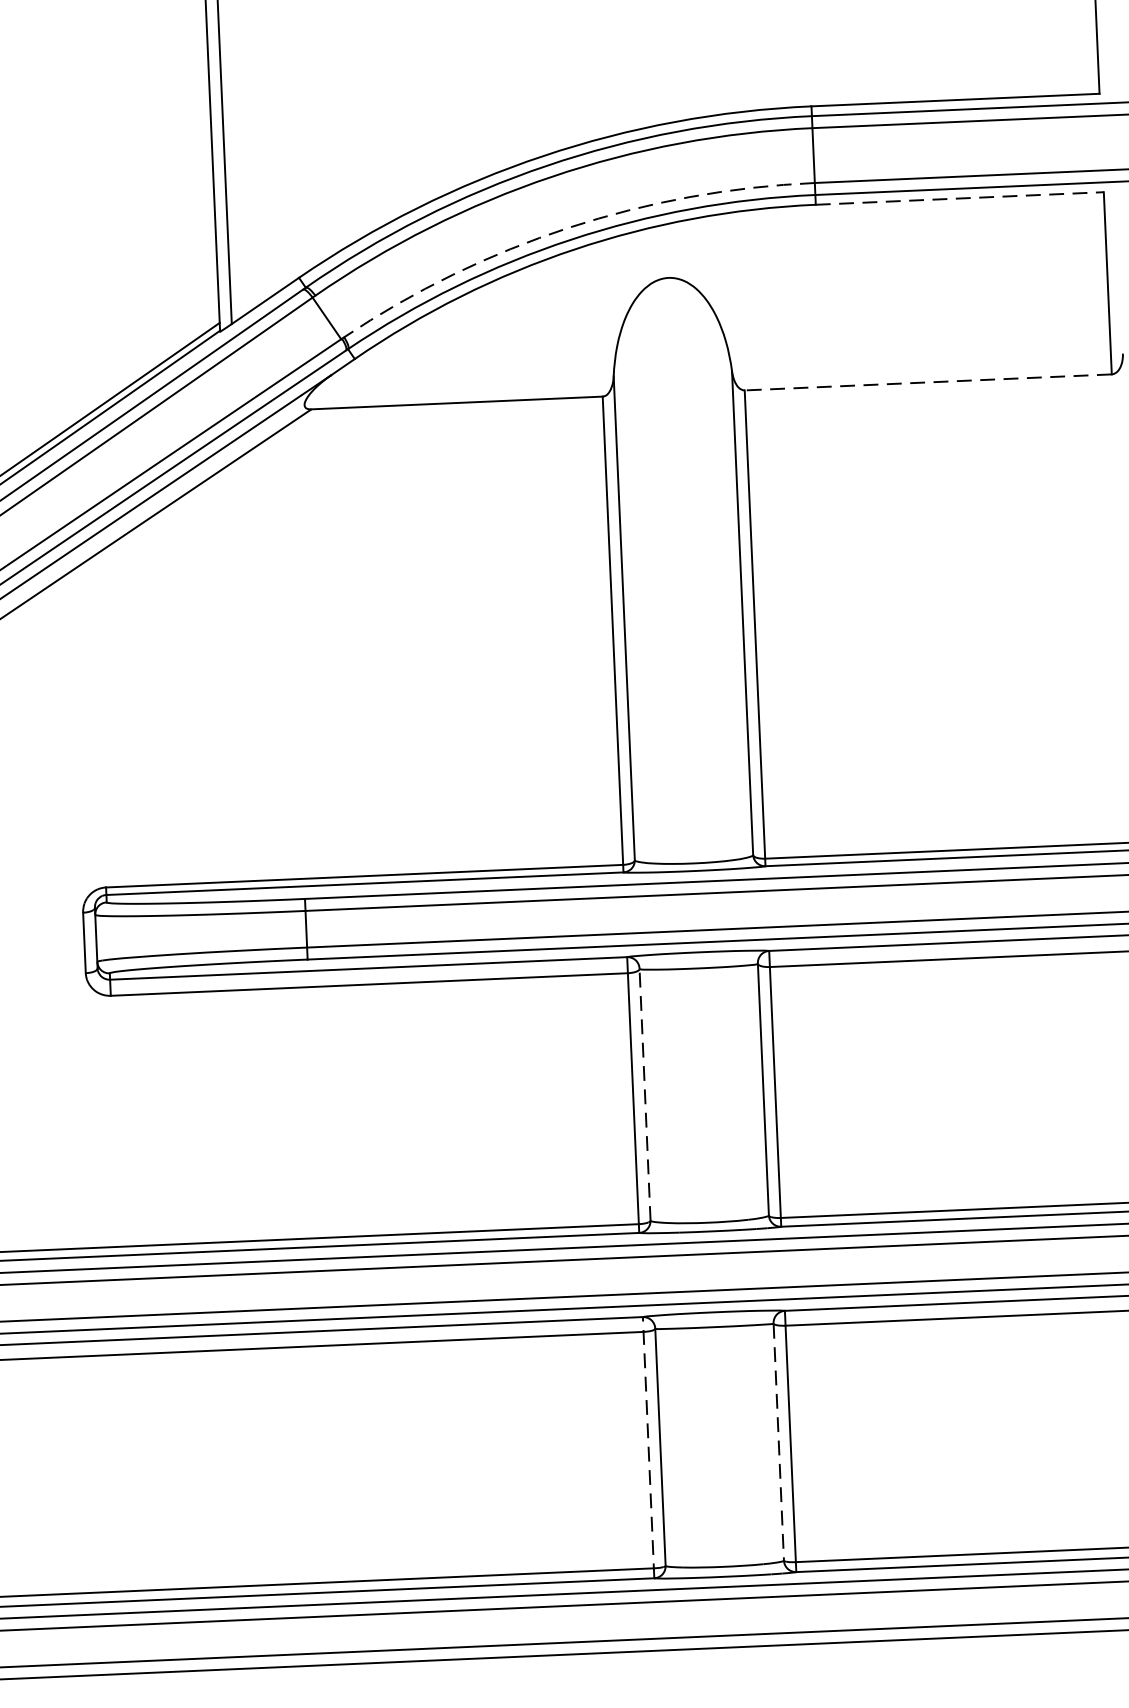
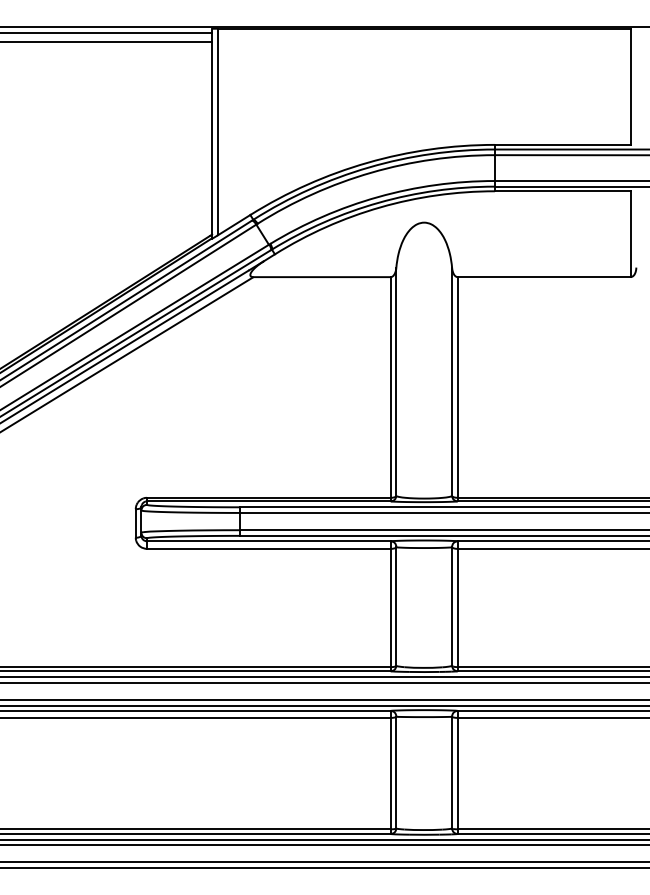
line: (959, 198) -> (562, 191), dashed -> solid
arc: (569, 228) -> (378, 197), dashed -> solid
line: (926, 383) -> (543, 277), dashed -> solid
line: (645, 1094) -> (396, 606), dashed -> solid
line: (779, 1442) -> (452, 772), dashed -> solid
line: (648, 1447) -> (390, 772), dashed -> solid

